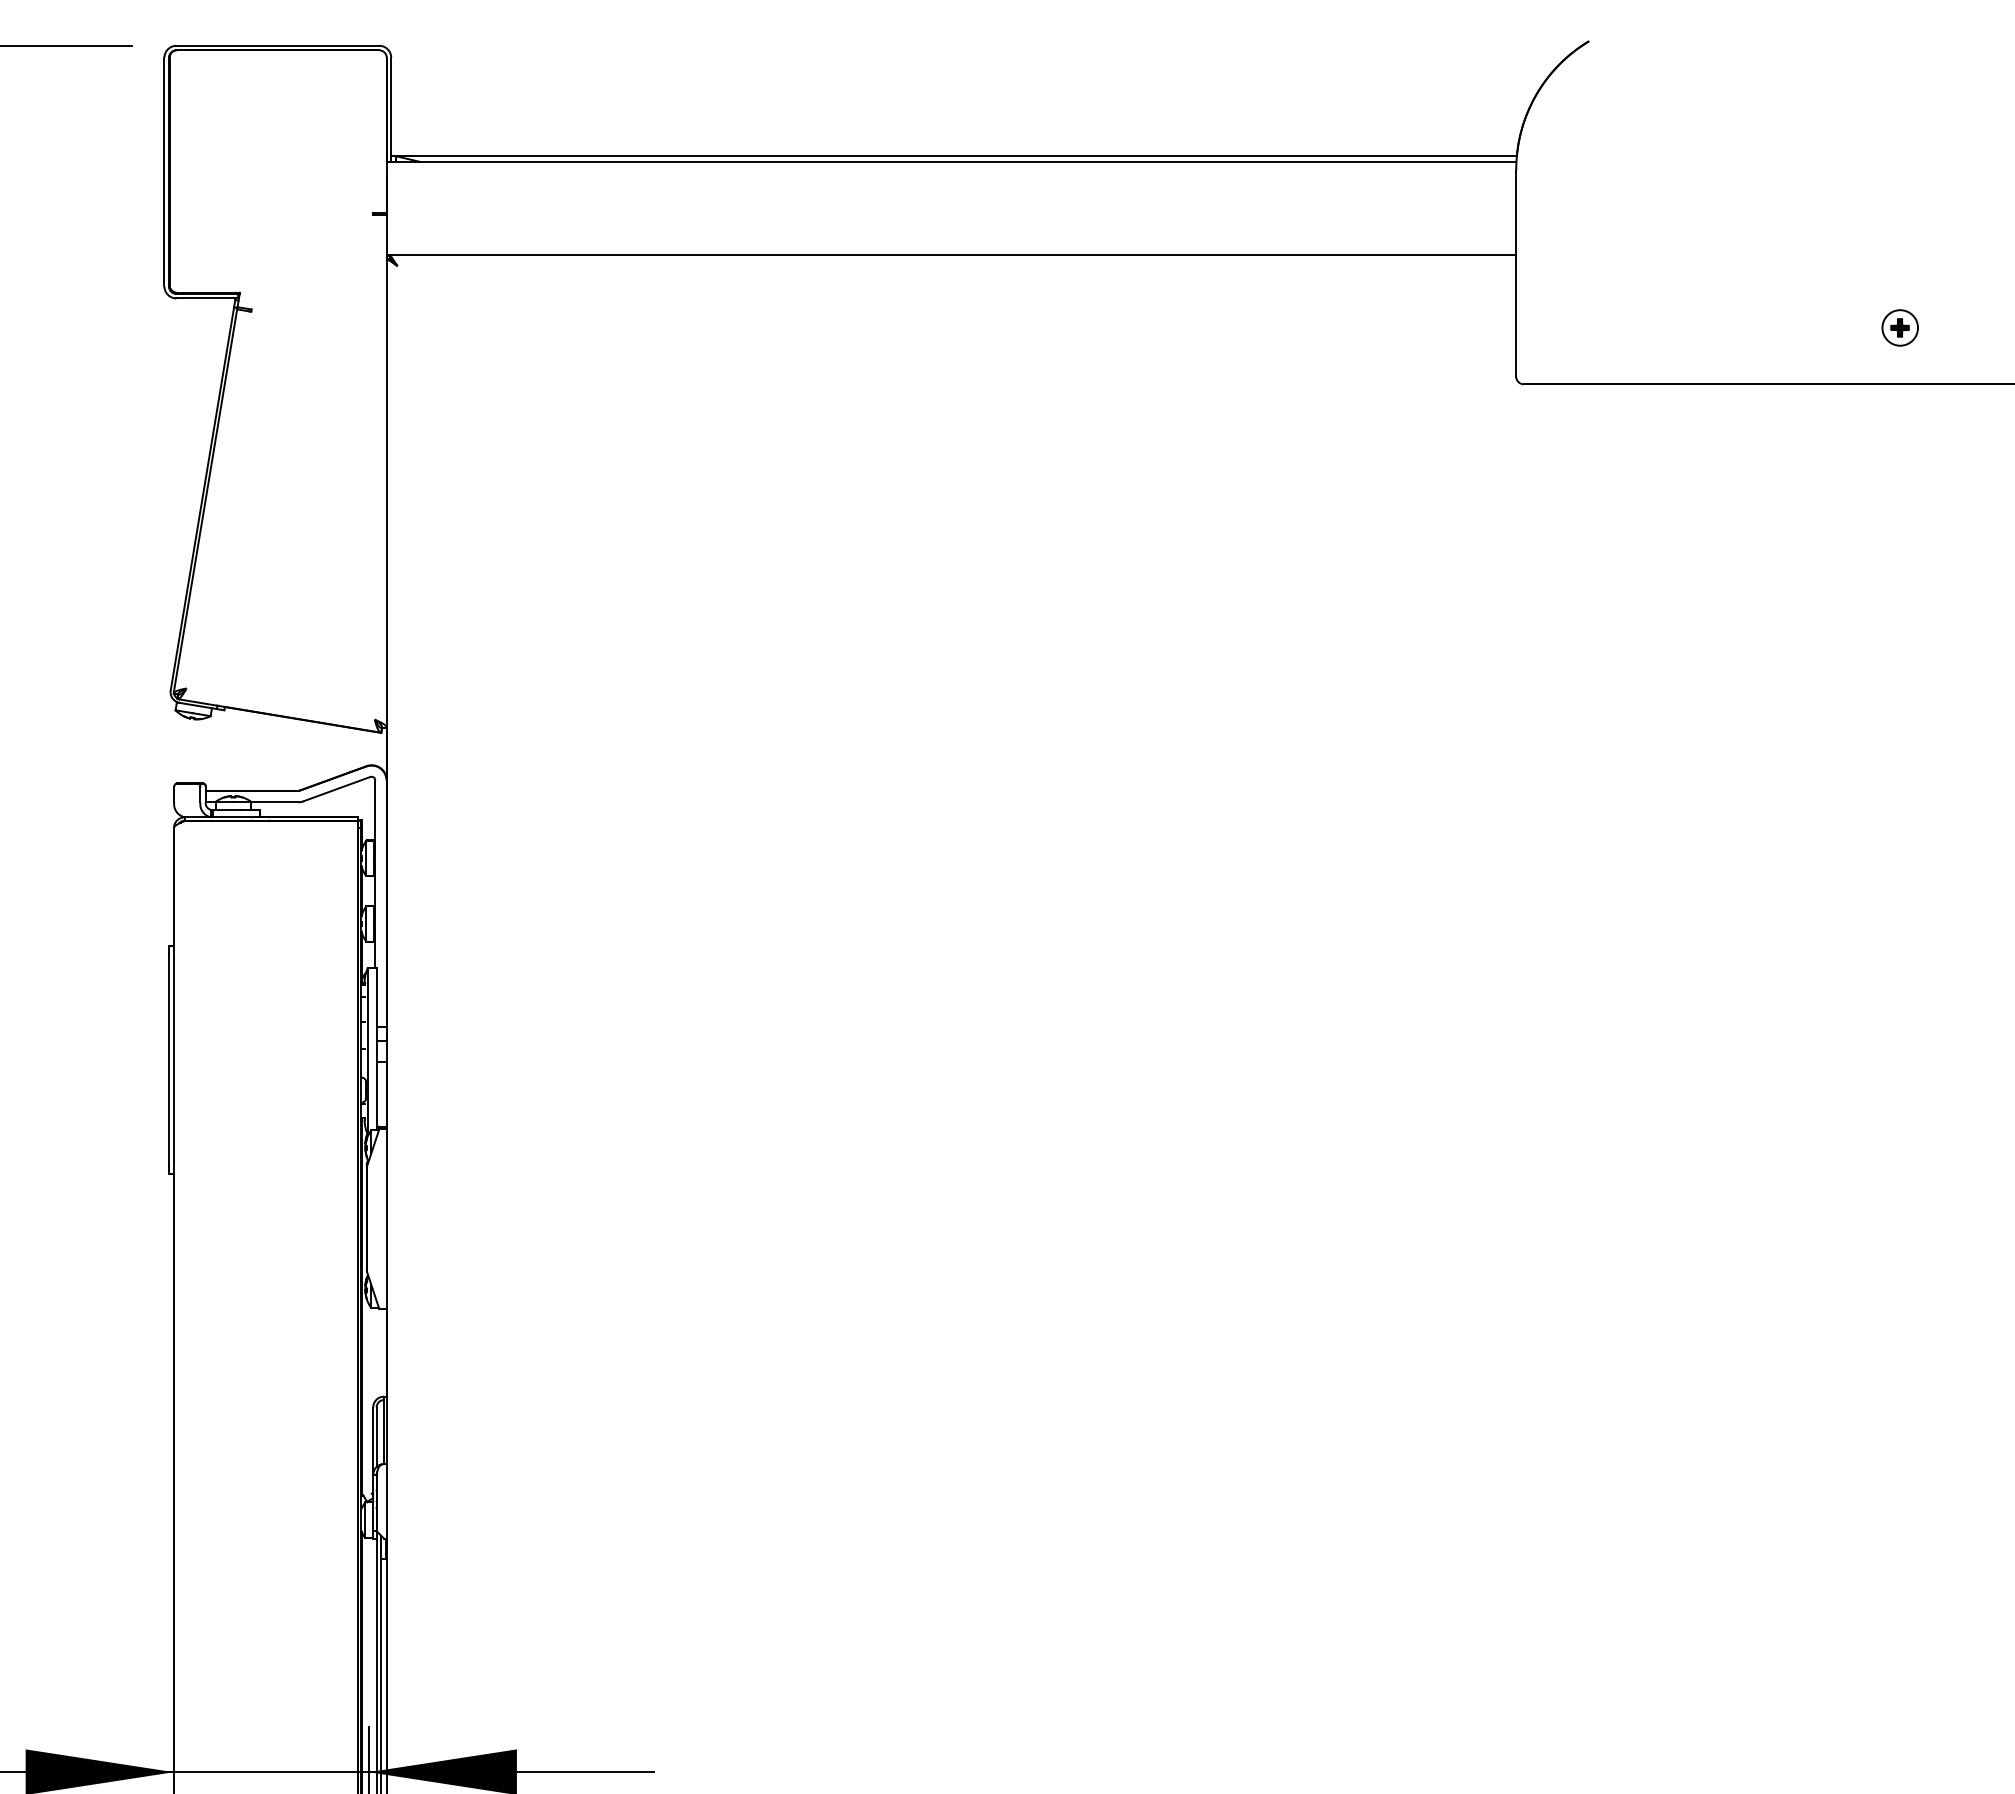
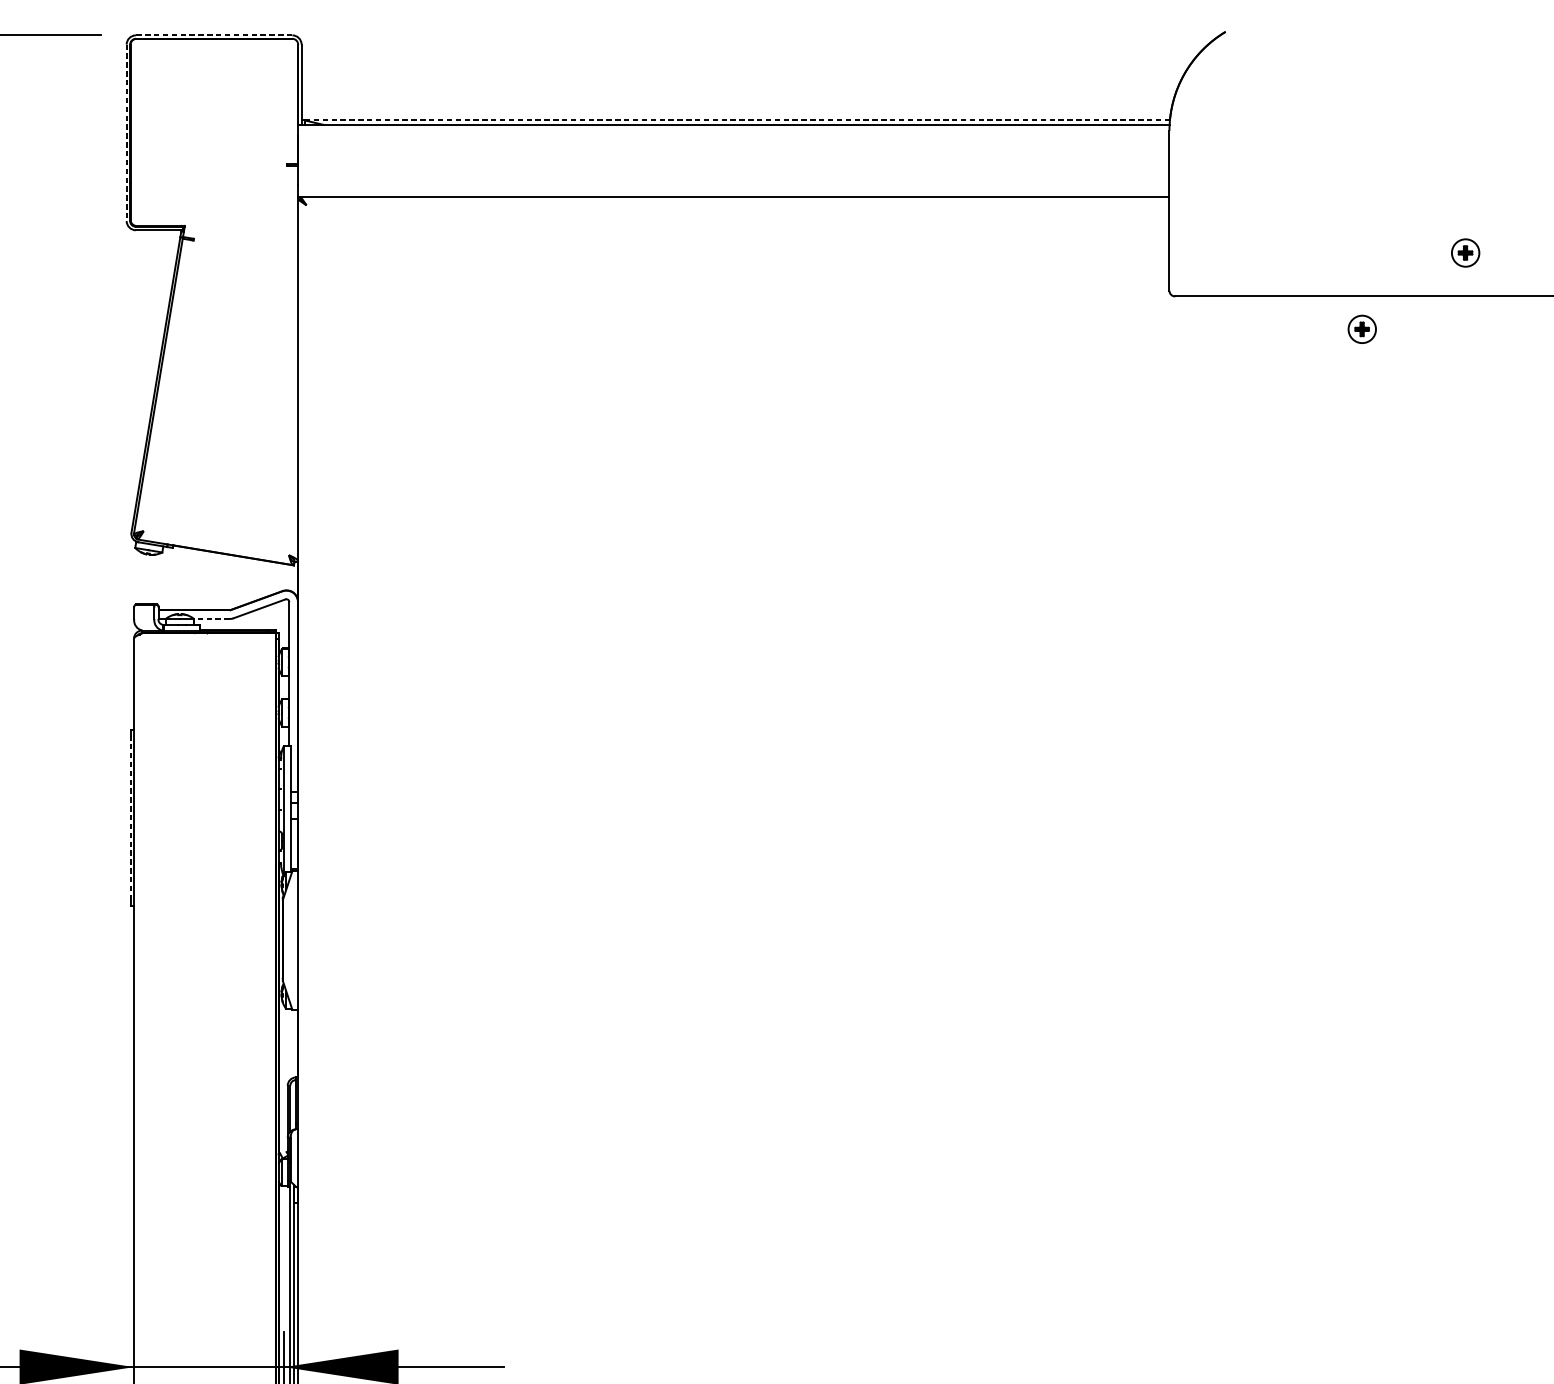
line: (277, 45) -> (213, 35), solid -> dashed
line: (956, 156) -> (737, 120), solid -> dashed
line: (164, 172) -> (126, 133), solid -> dashed
part: (1765, 426) -> (1361, 329), added
line: (274, 802) -> (211, 619), solid -> dashed
line: (169, 1060) -> (130, 818), solid -> dashed

